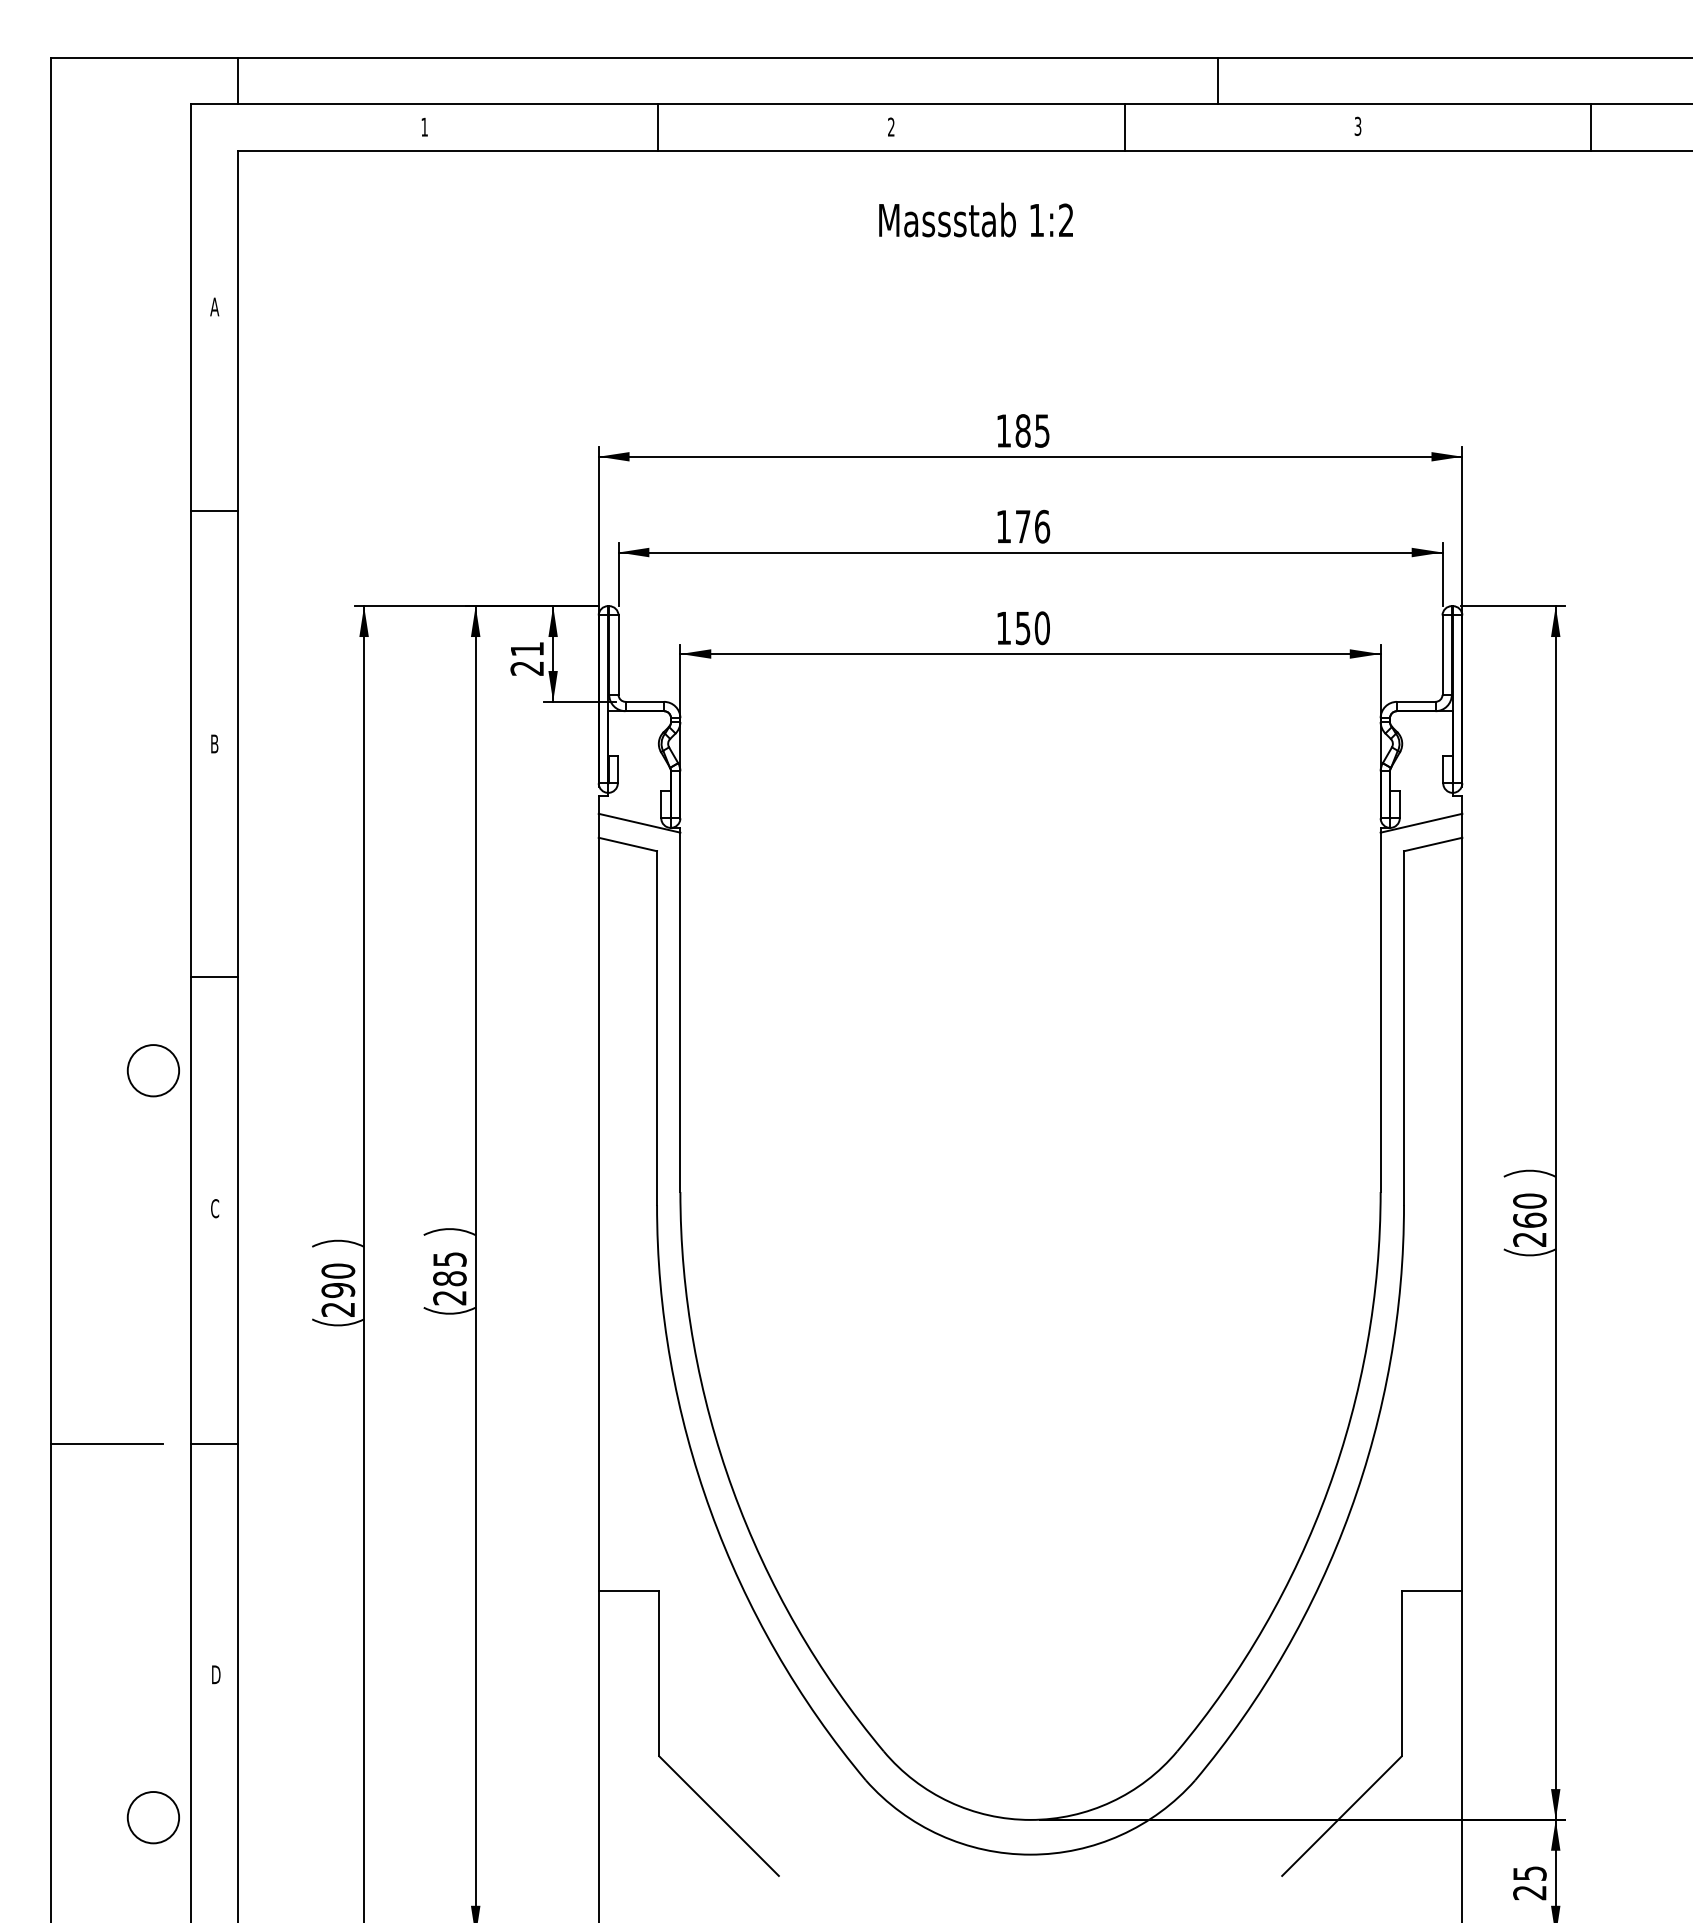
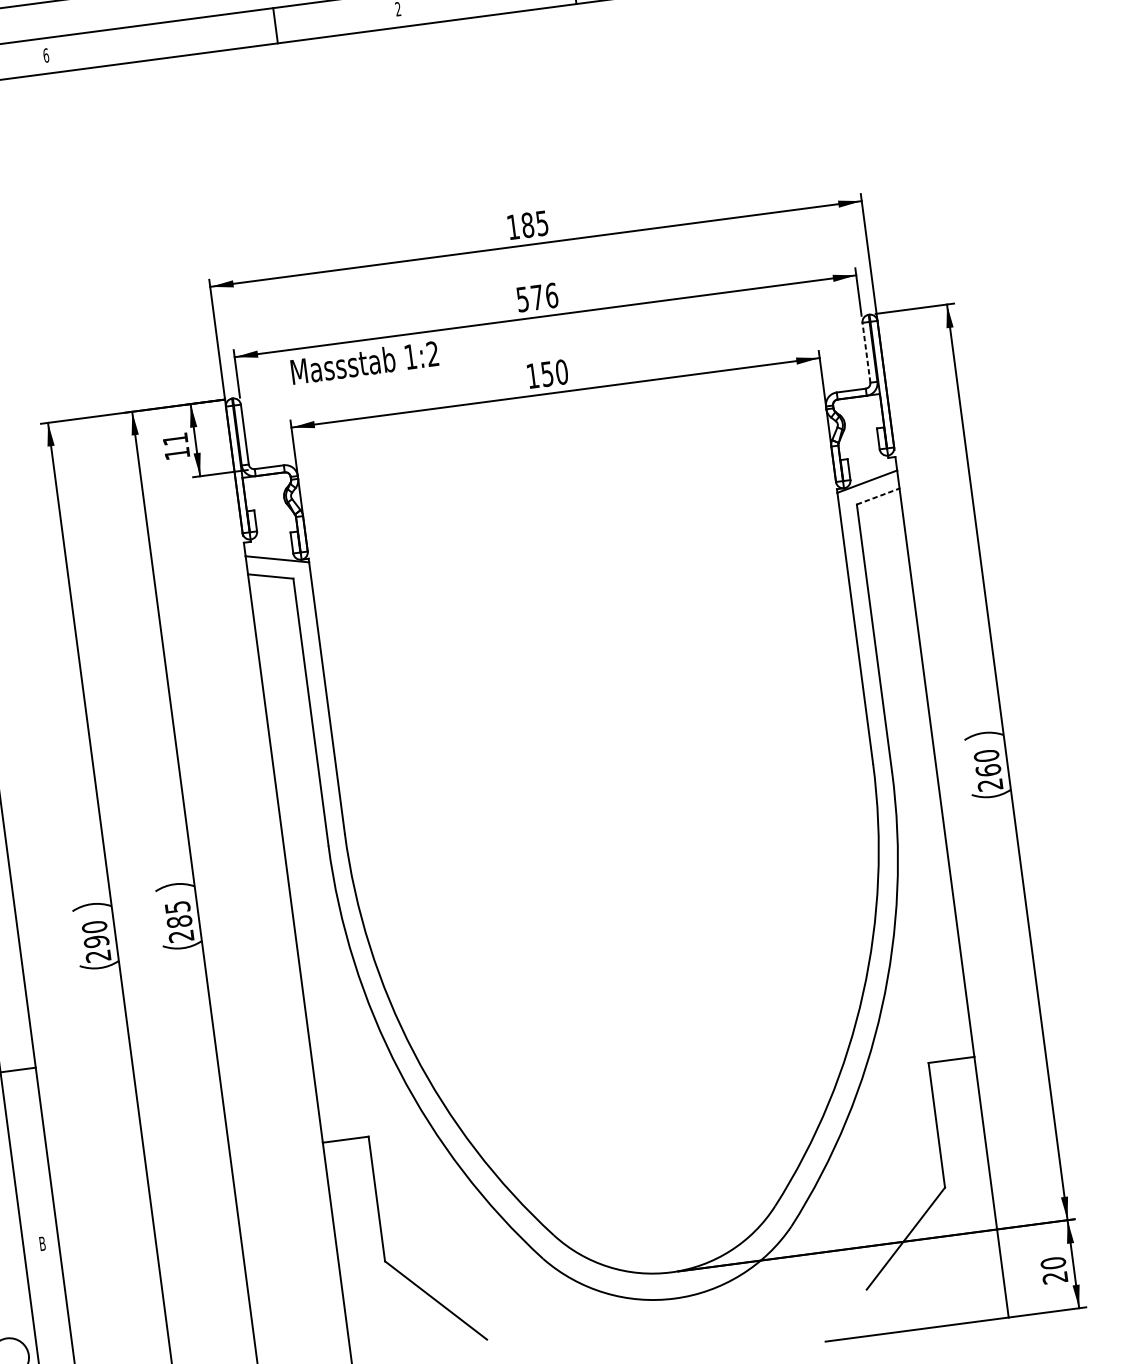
text: (424, 126) -> (45, 55), 1 -> 6
line: (657, 127) -> (275, 25), moved
text: (975, 219) -> (364, 362), moved
text: (1003, 526) -> (522, 299), 176 -> 576
line: (1442, 655) -> (866, 353), solid -> dashed
text: (526, 668) -> (176, 453), 21 -> 11
line: (1433, 844) -> (878, 496), solid -> dashed
text: (216, 1674) -> (42, 1243), D -> B
text: (1529, 1873) -> (1053, 1263), 25 -> 20

